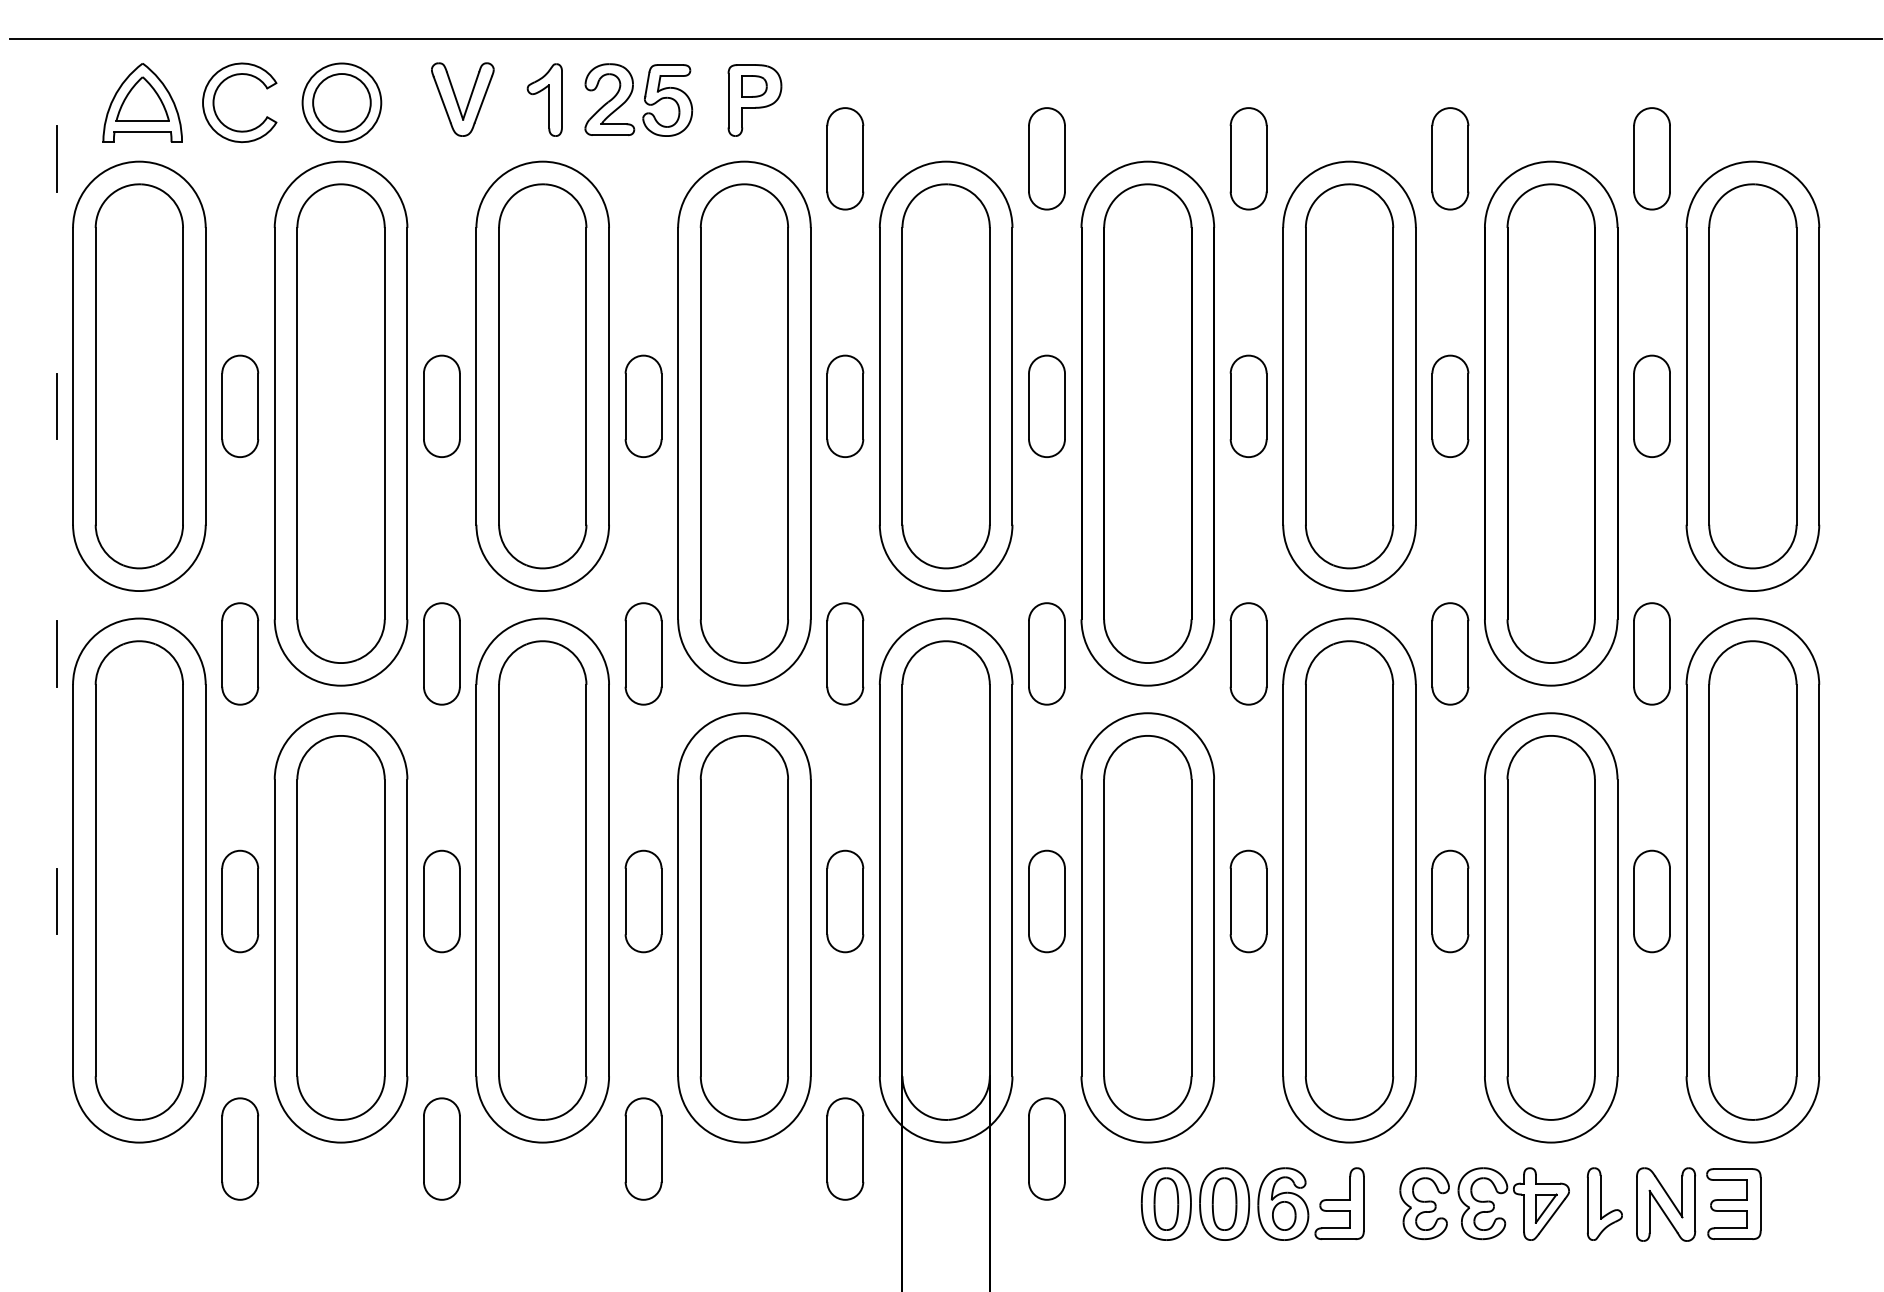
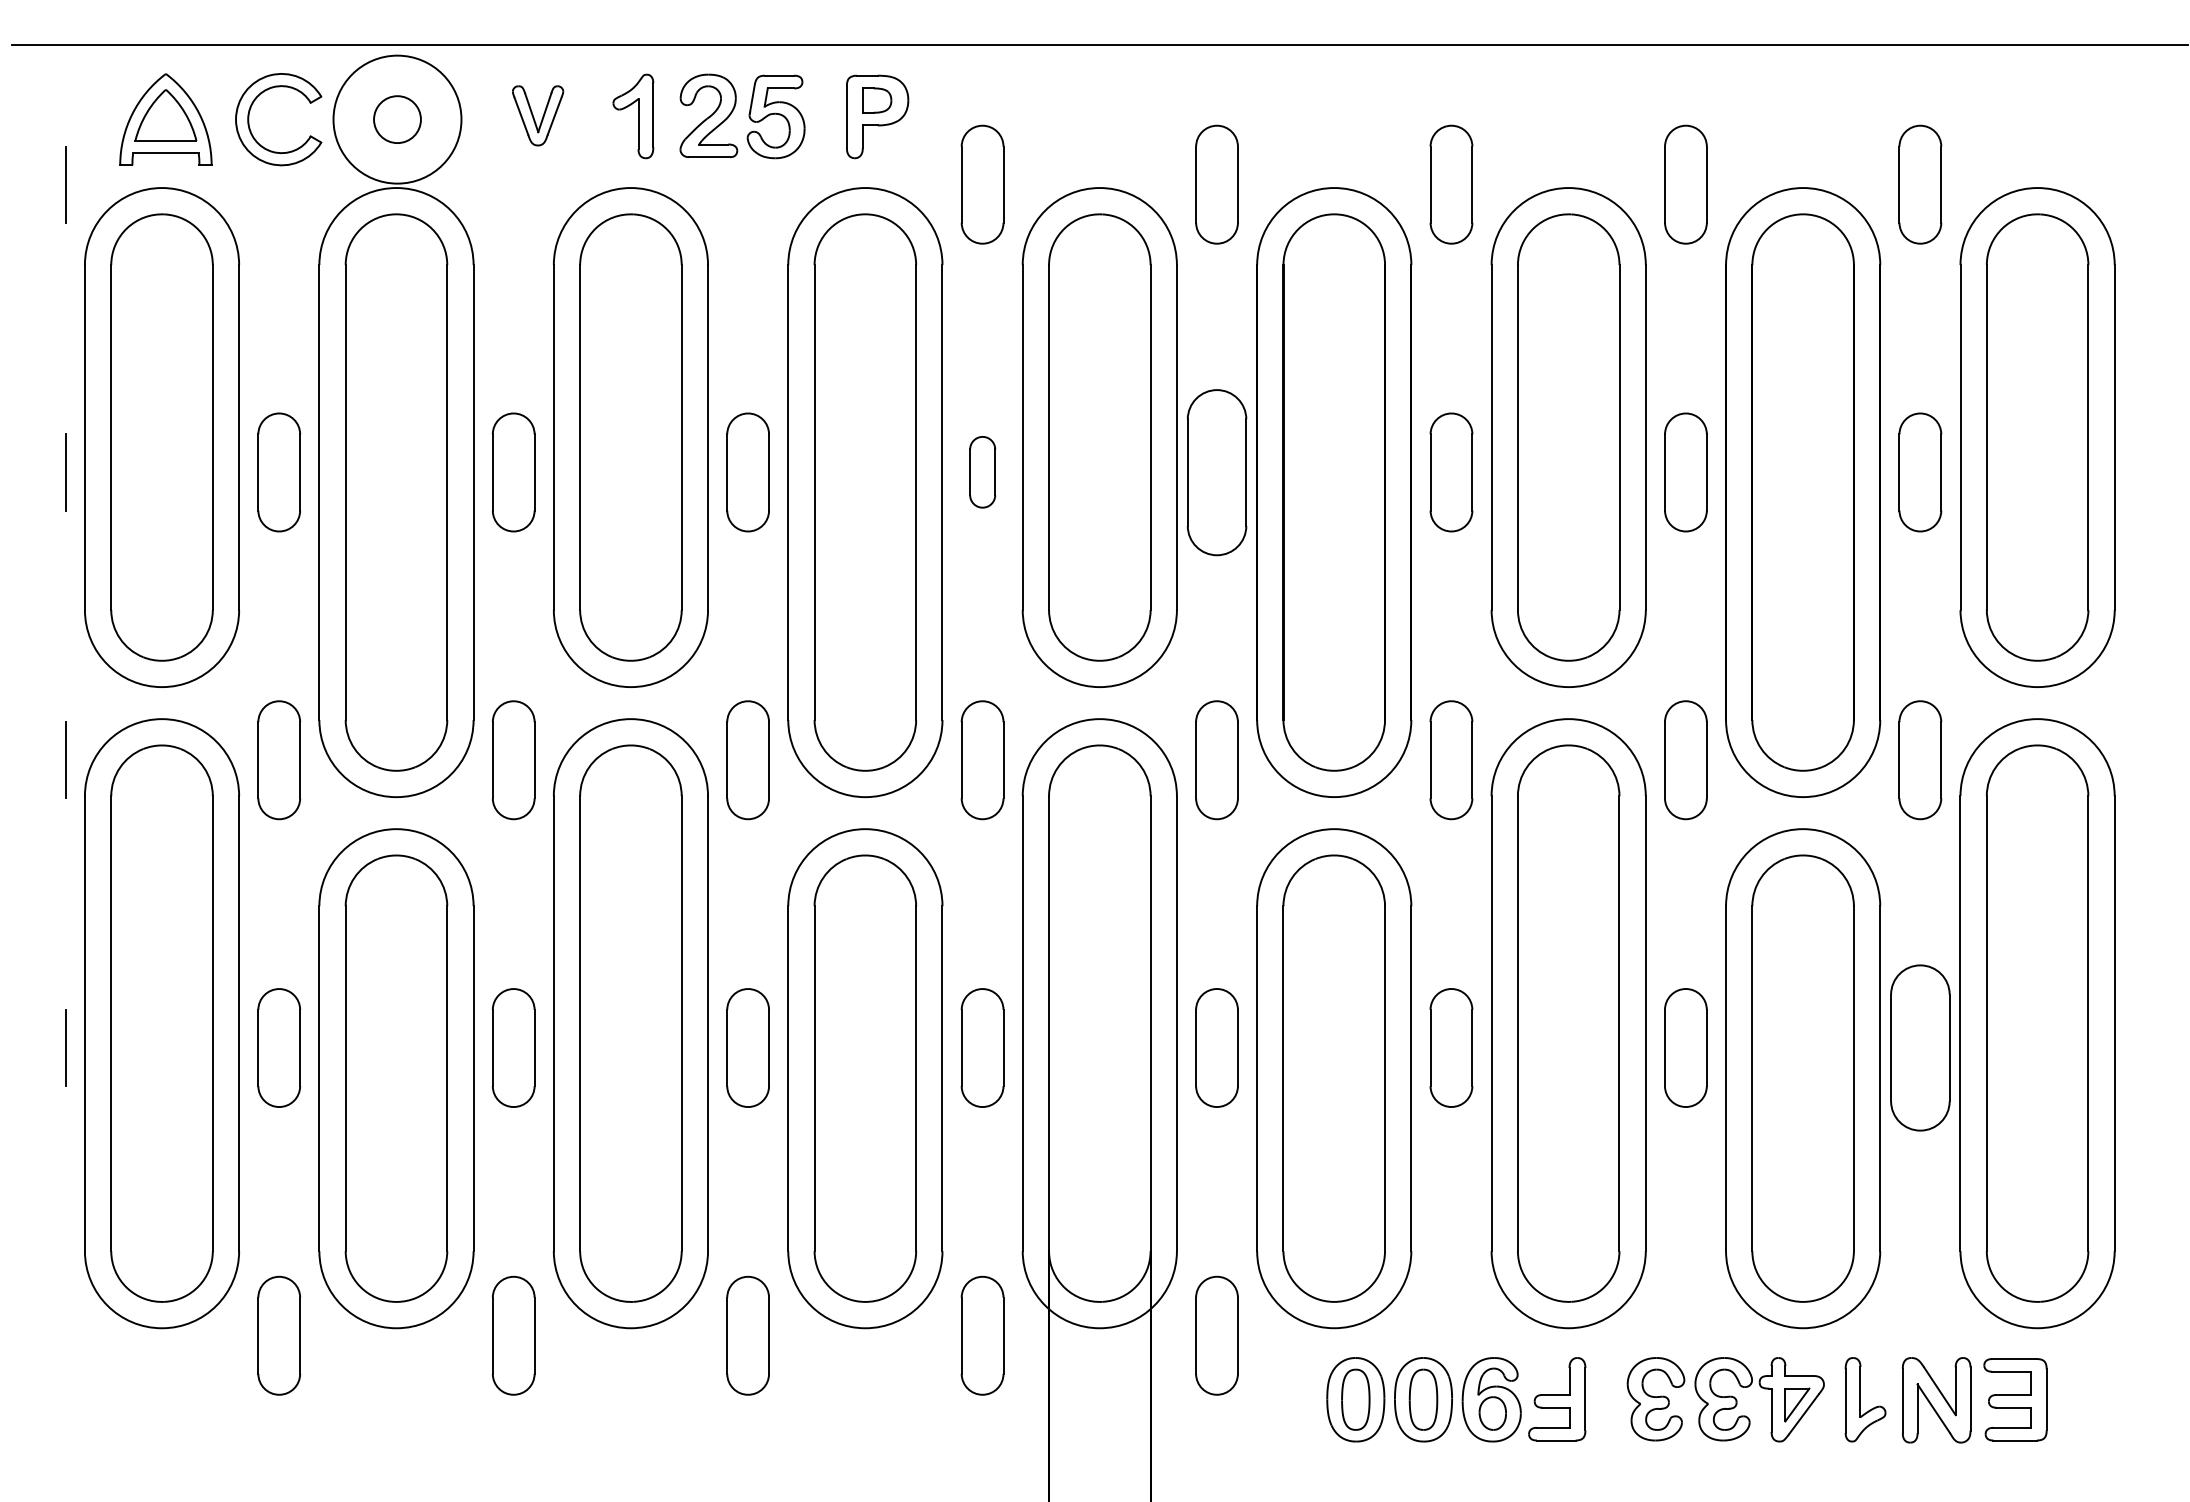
part: (462, 99) -> (537, 115), size x0.7
circle: (341, 102) -> (396, 119), size x0.7
circle: (341, 102) -> (396, 119), size x1.4
part: (845, 405) -> (982, 471), size x0.6
part: (1046, 405) -> (1216, 471), size x1.4
part: (1651, 901) -> (1919, 1047), size x1.4

